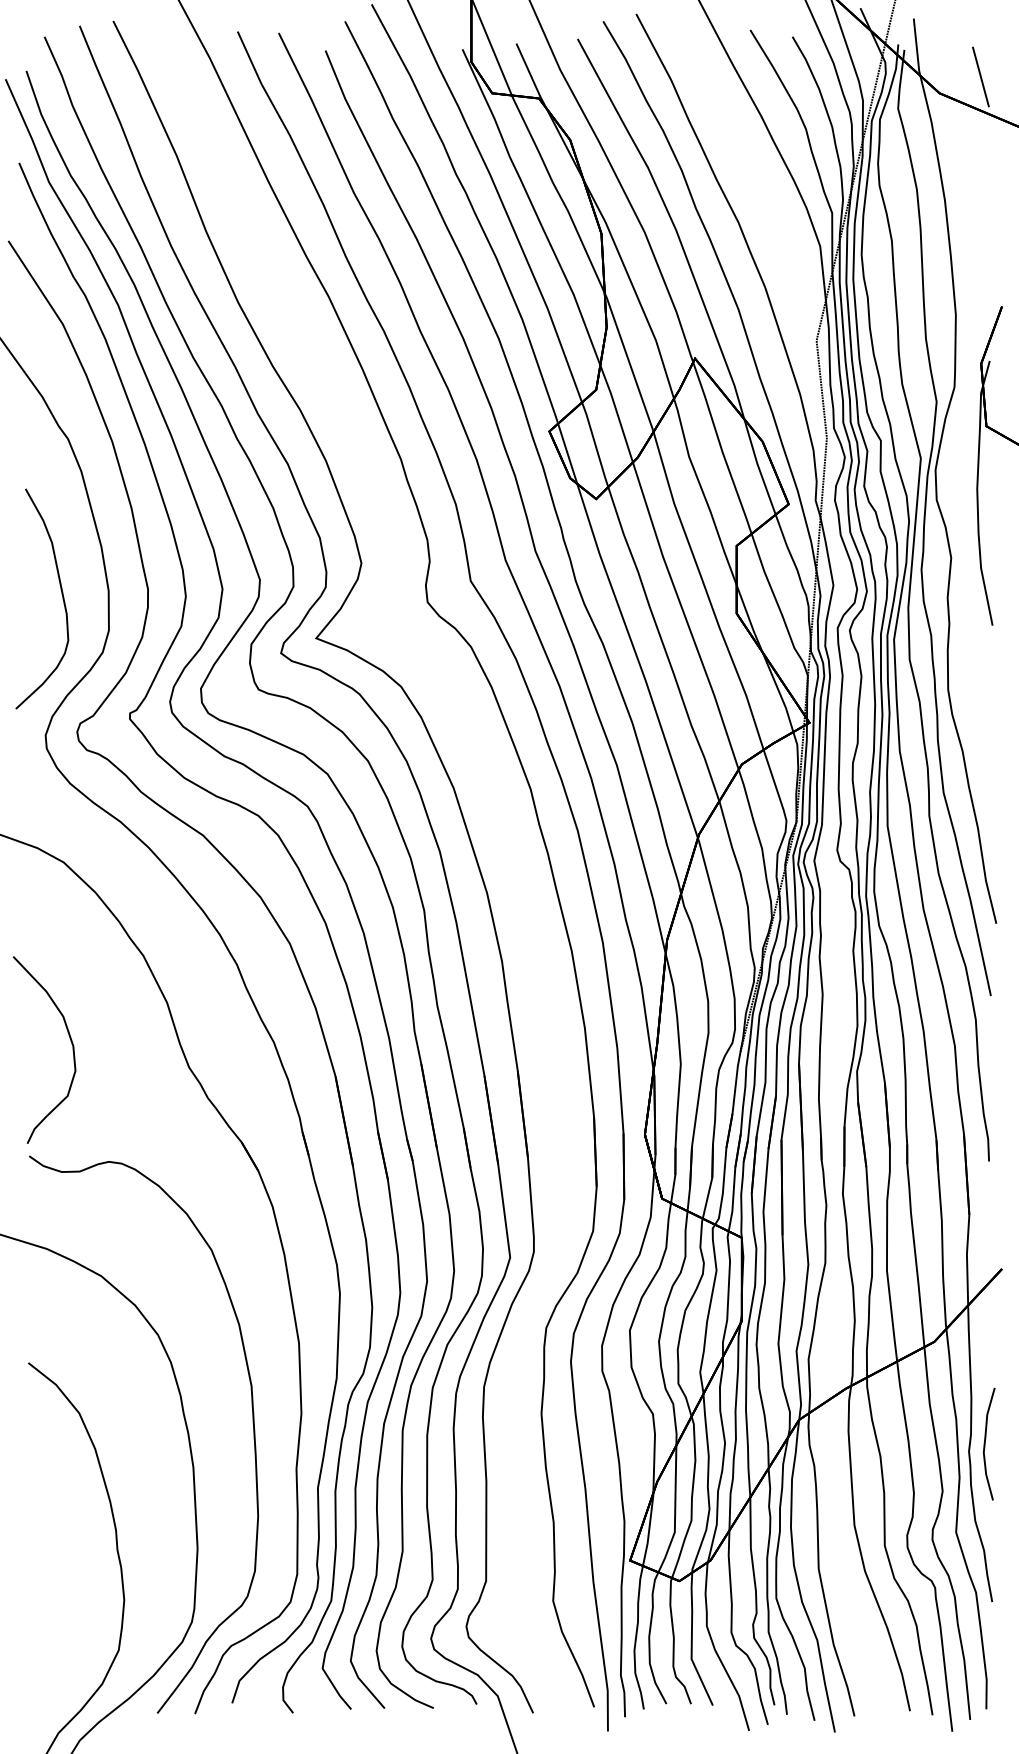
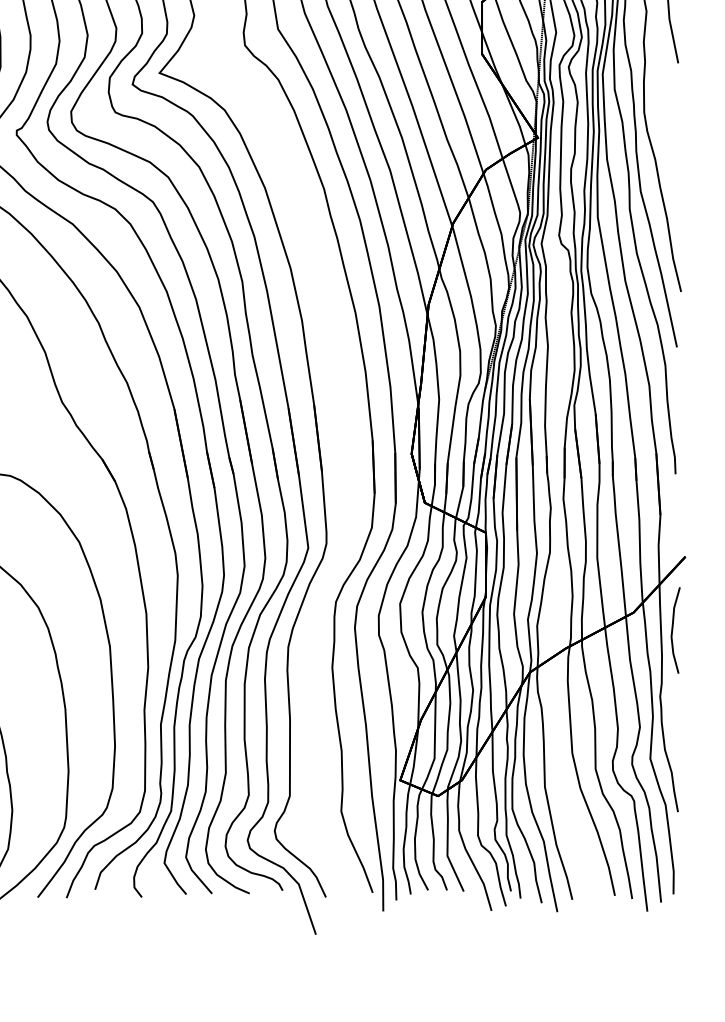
part: (988, 1443) -> (675, 629), moved

